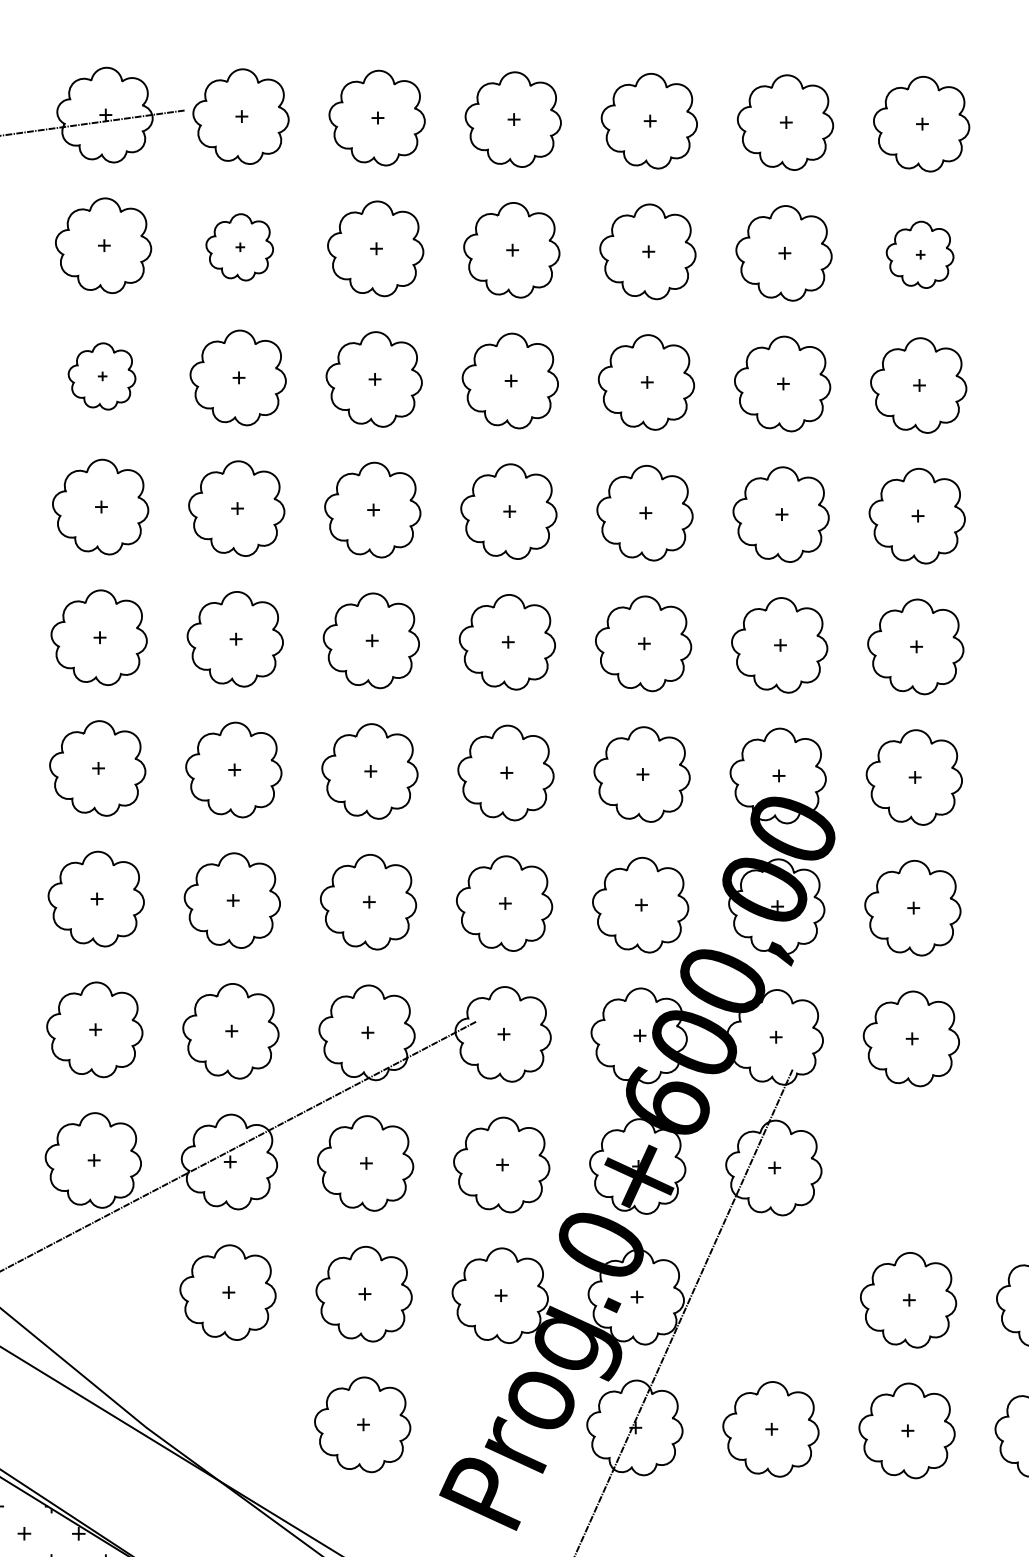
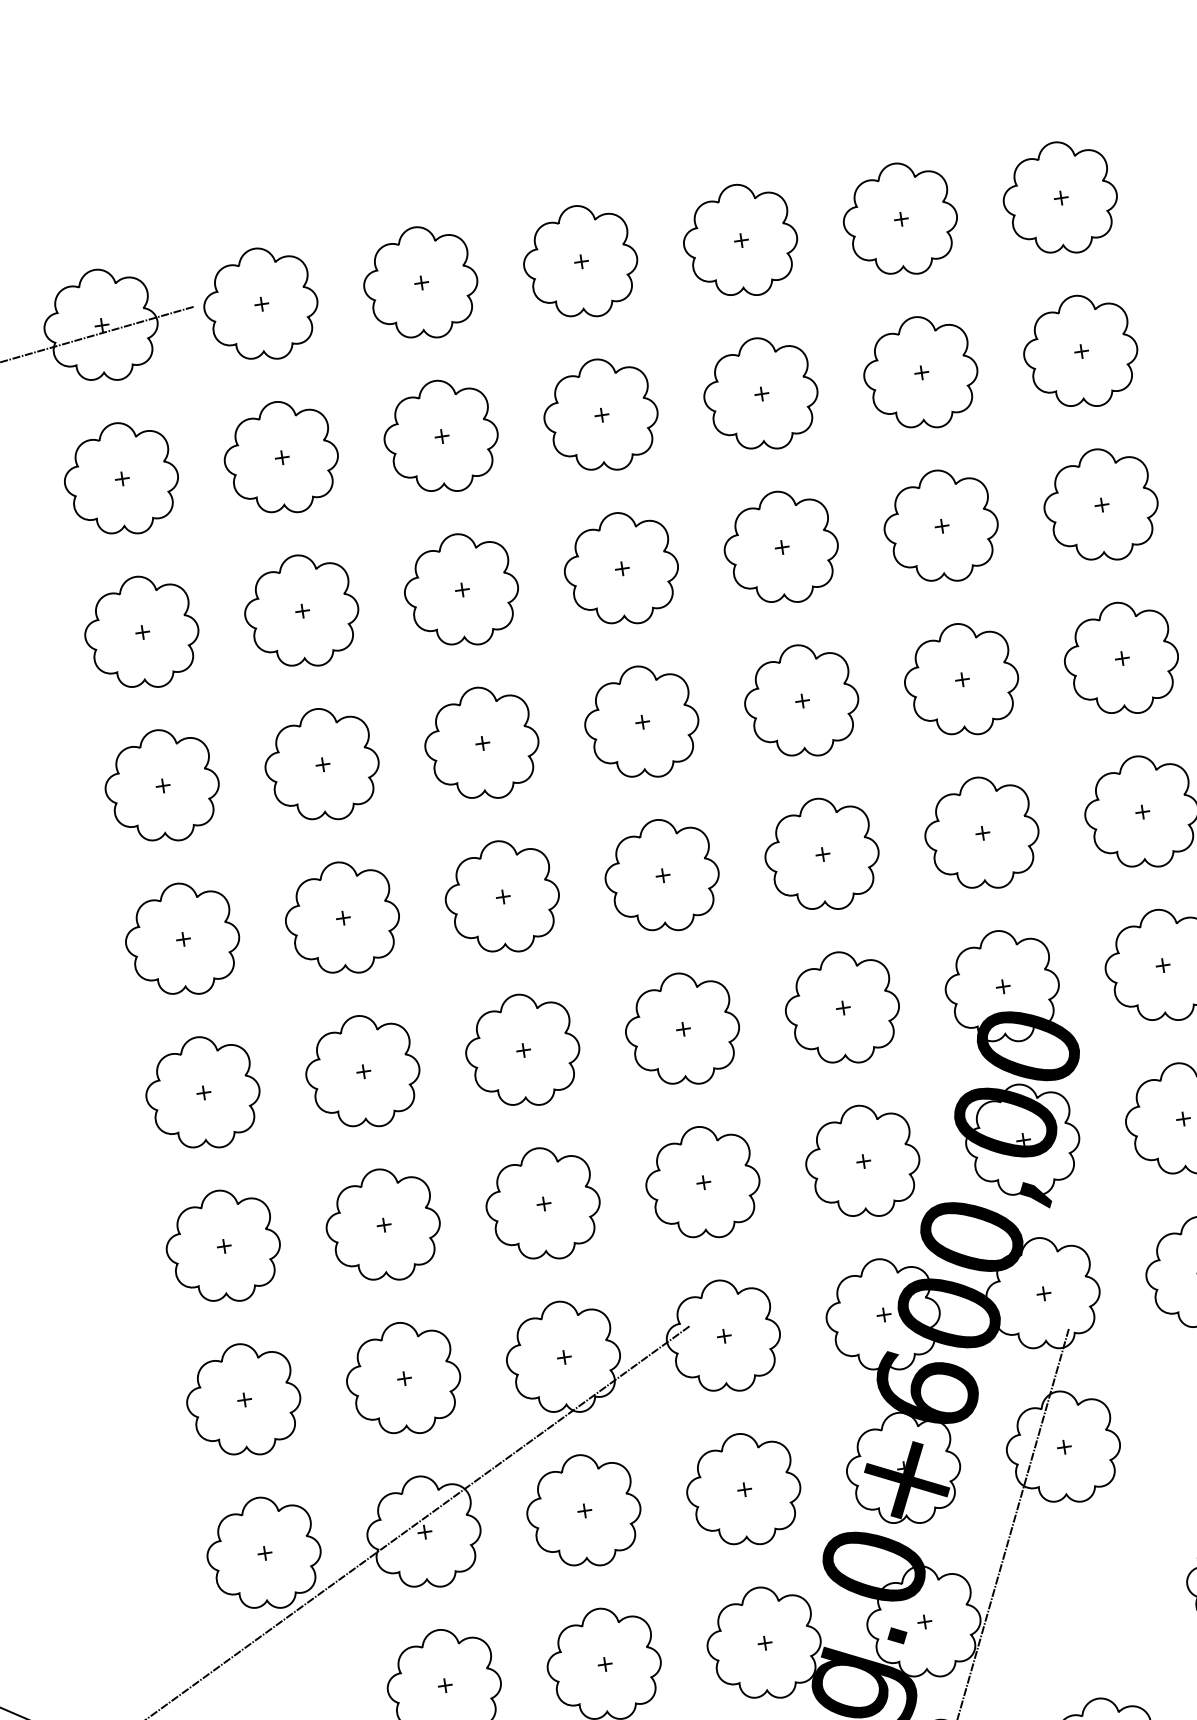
part: (239, 247) -> (281, 458), size x1.43
part: (919, 254) -> (1079, 351), size x1.43
part: (101, 376) -> (141, 632), size x1.43

